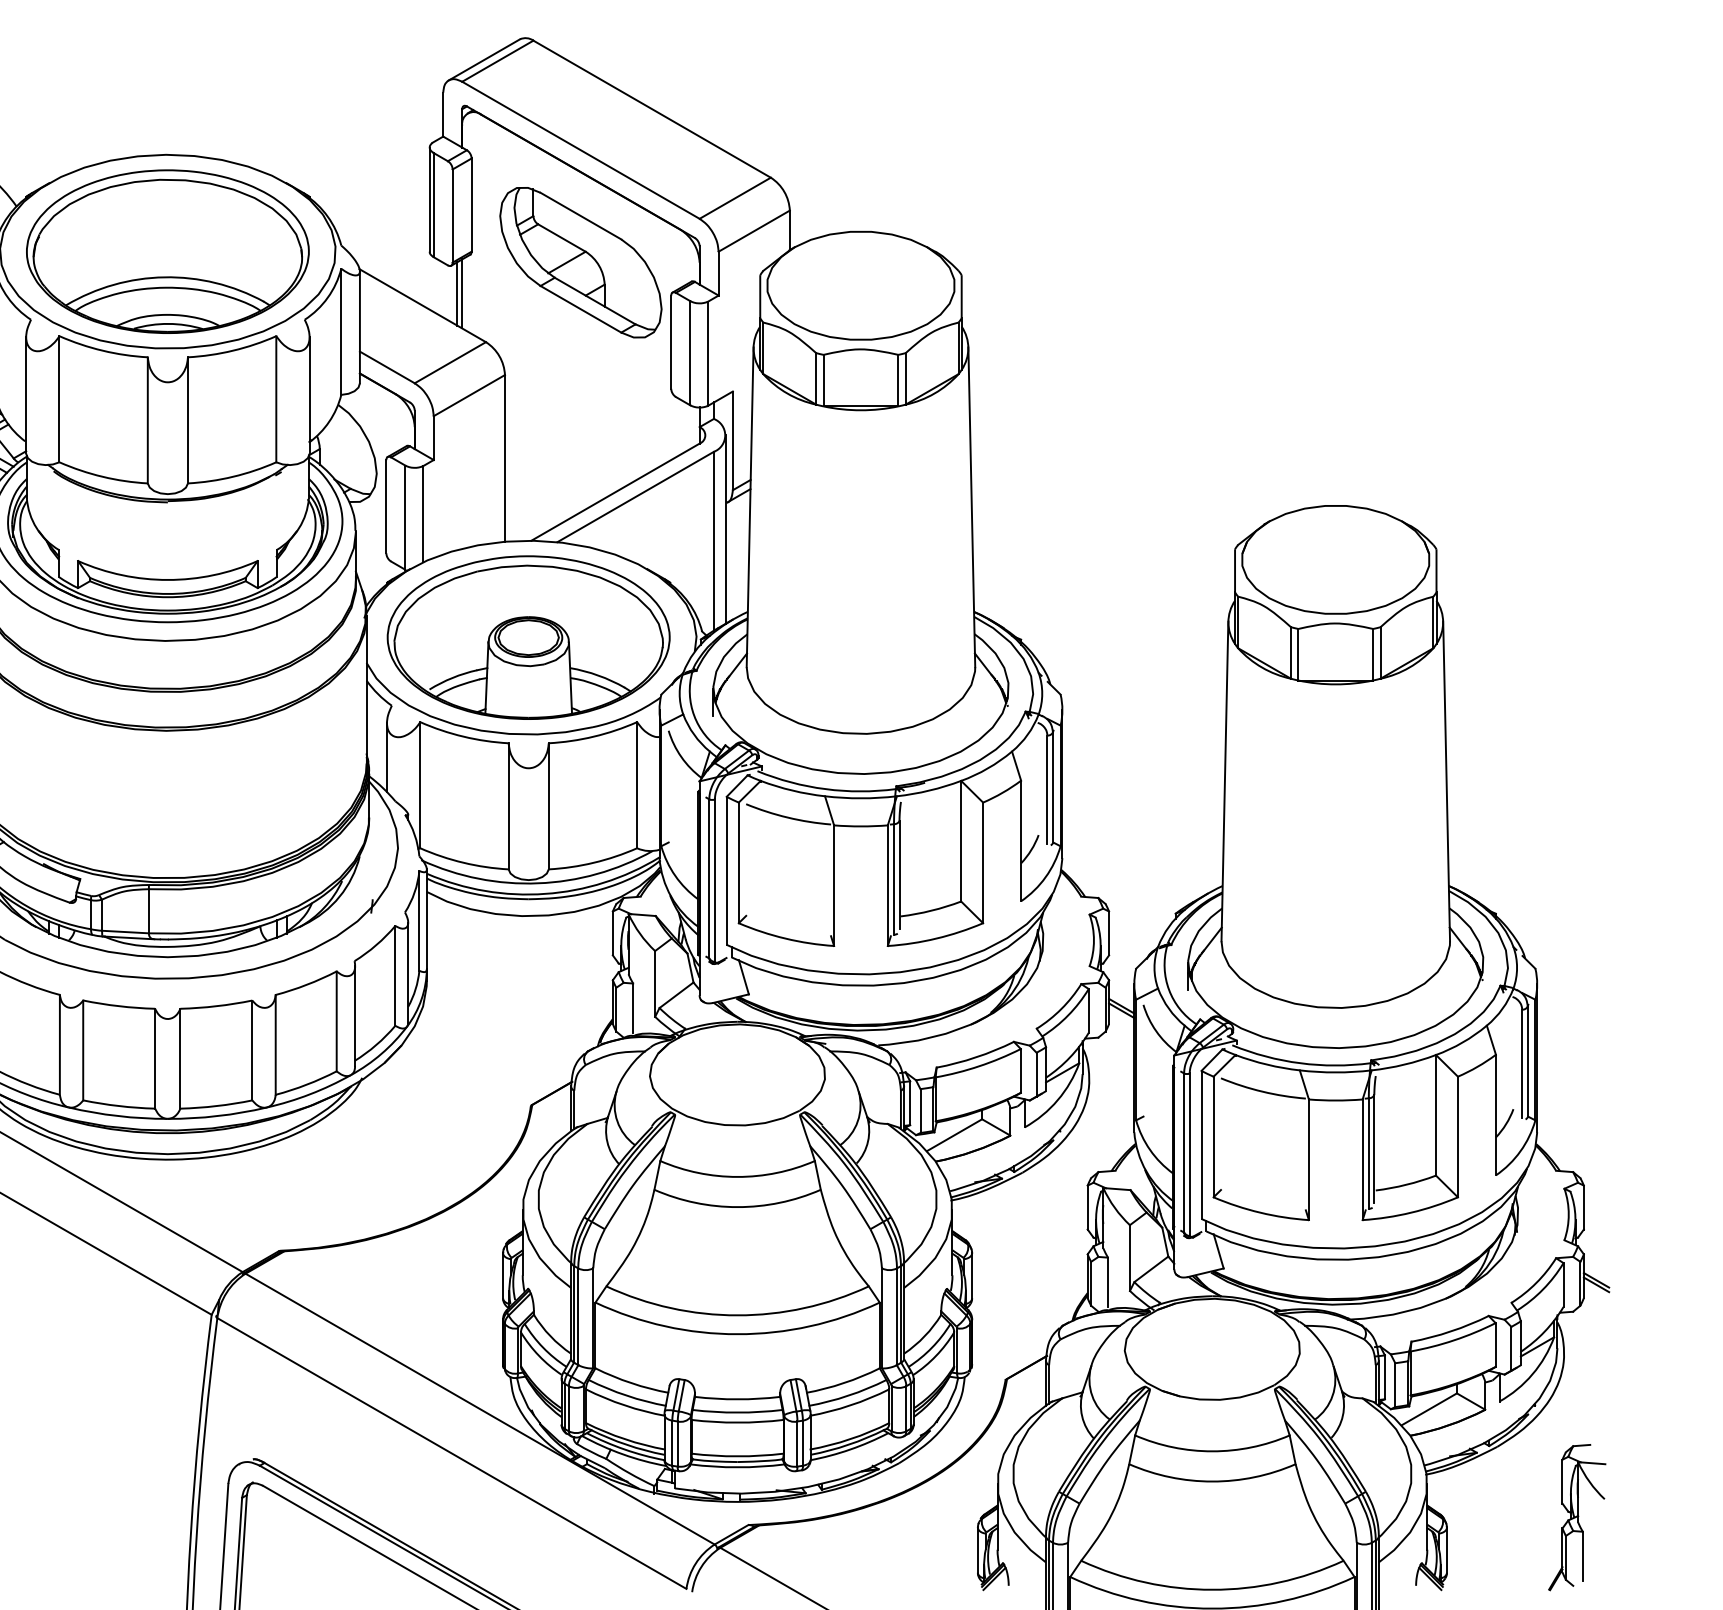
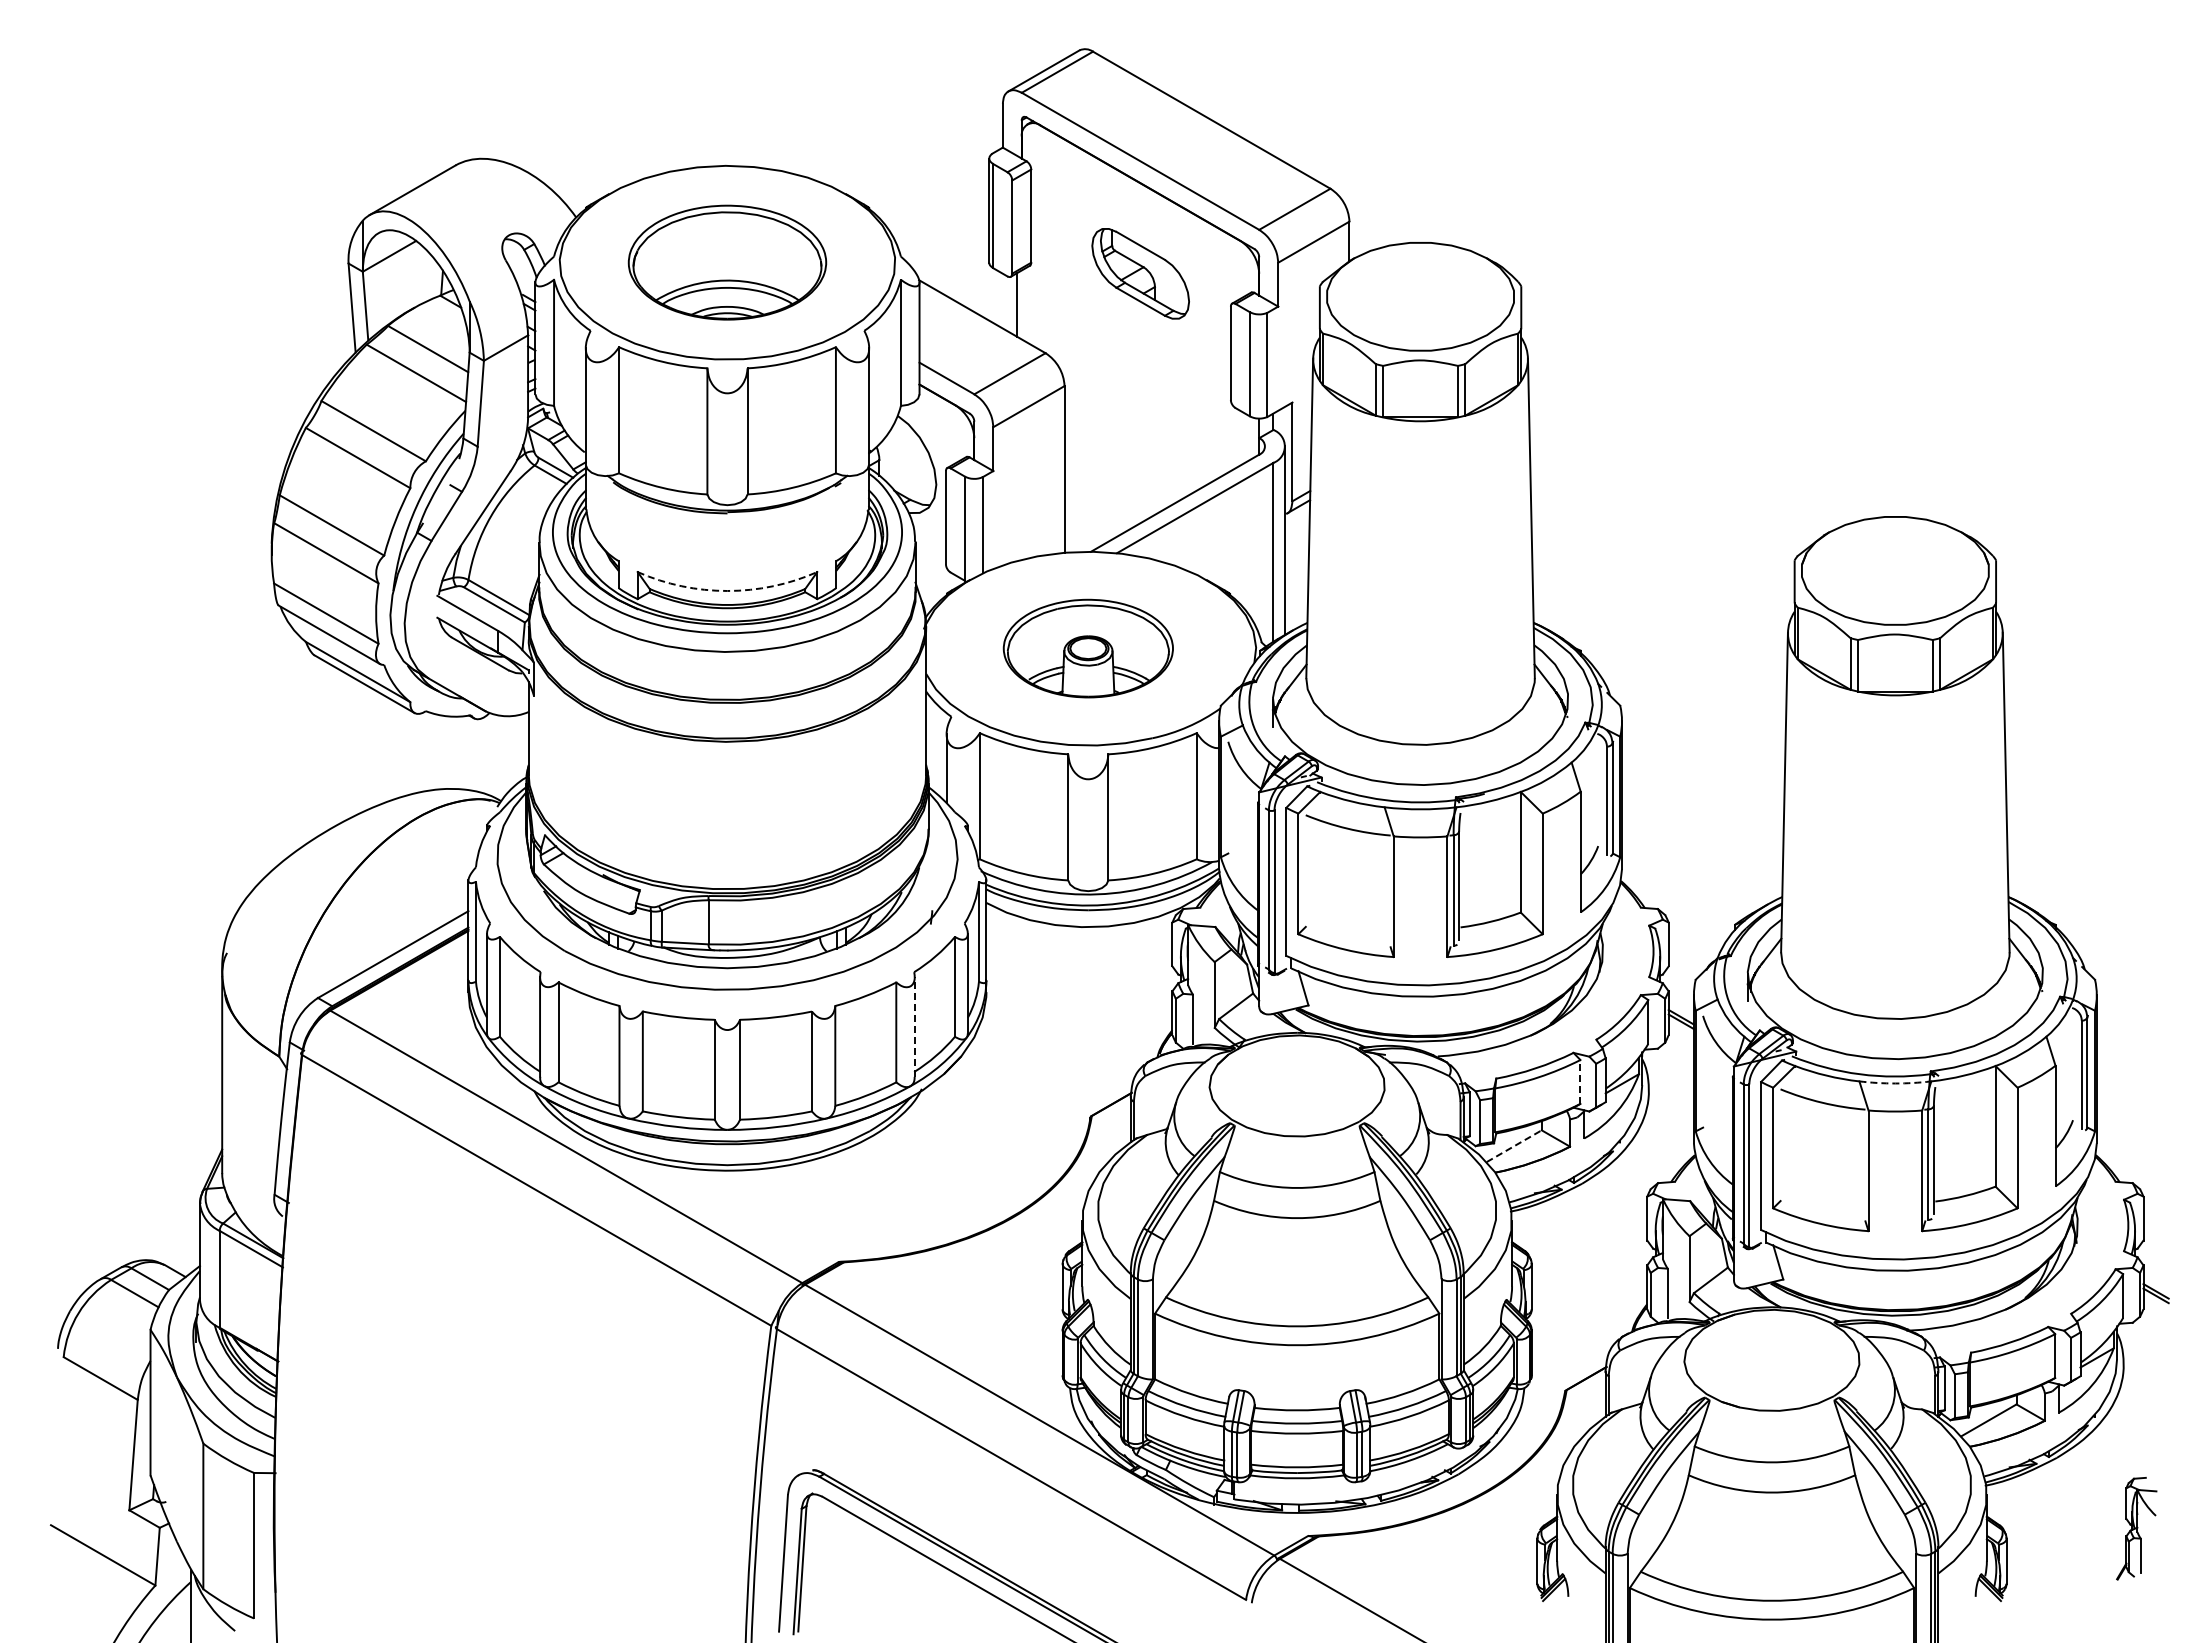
part: (167, 251) -> (727, 262), size x0.7
part: (580, 262) -> (1140, 273), size x0.6
line: (461, 293) -> (1021, 304), removed
arc: (167, 579) -> (727, 590), solid -> dashed
part: (528, 637) -> (1088, 648), size x0.6
line: (354, 1015) -> (914, 1026), solid -> dashed
line: (1020, 1070) -> (1580, 1081), solid -> dashed
arc: (1335, 1072) -> (1895, 1083), solid -> dashed
line: (954, 1135) -> (1514, 1146), solid -> dashed
part: (1576, 1517) -> (2136, 1528), size x0.7

